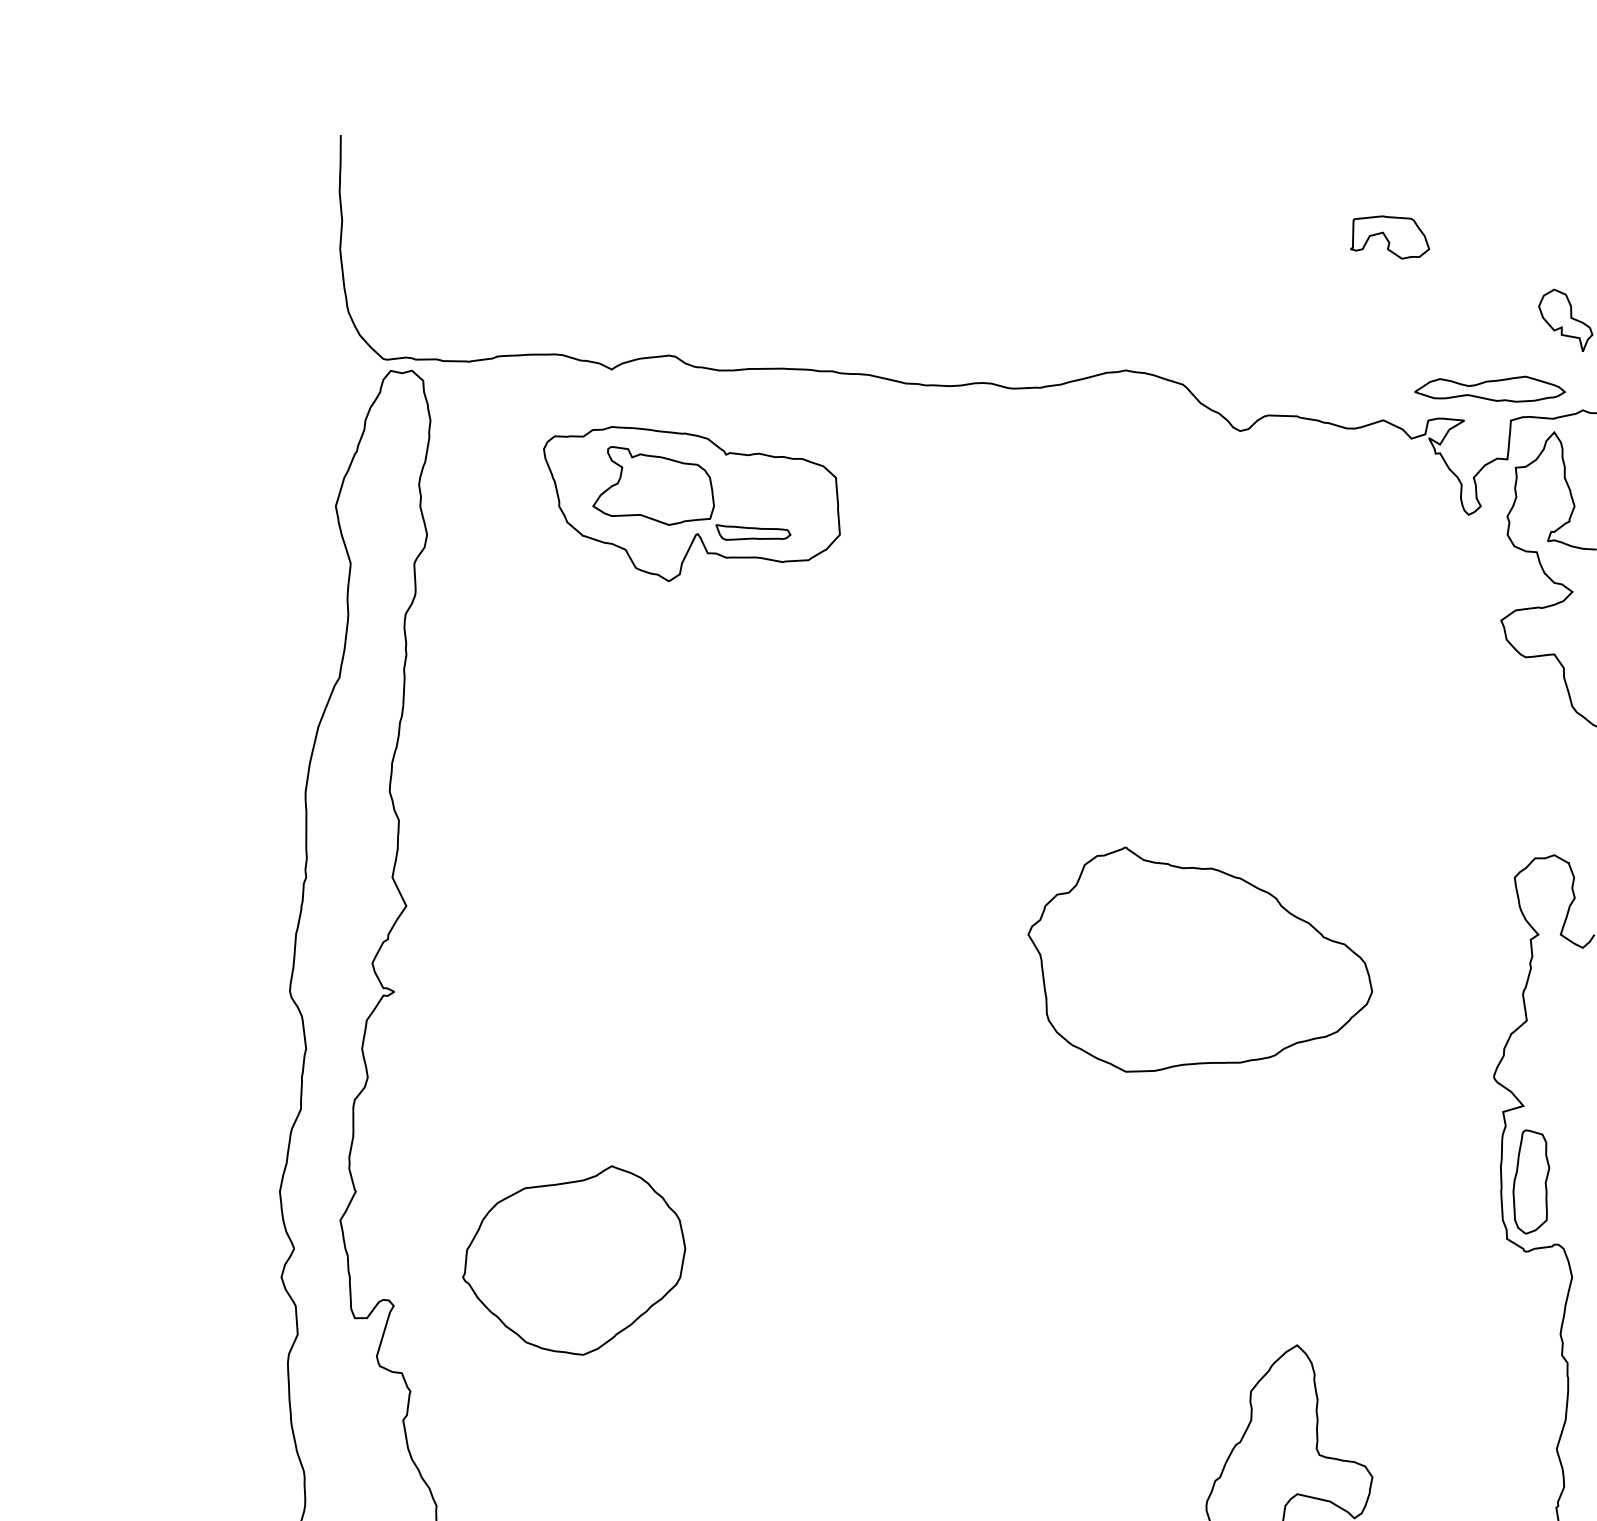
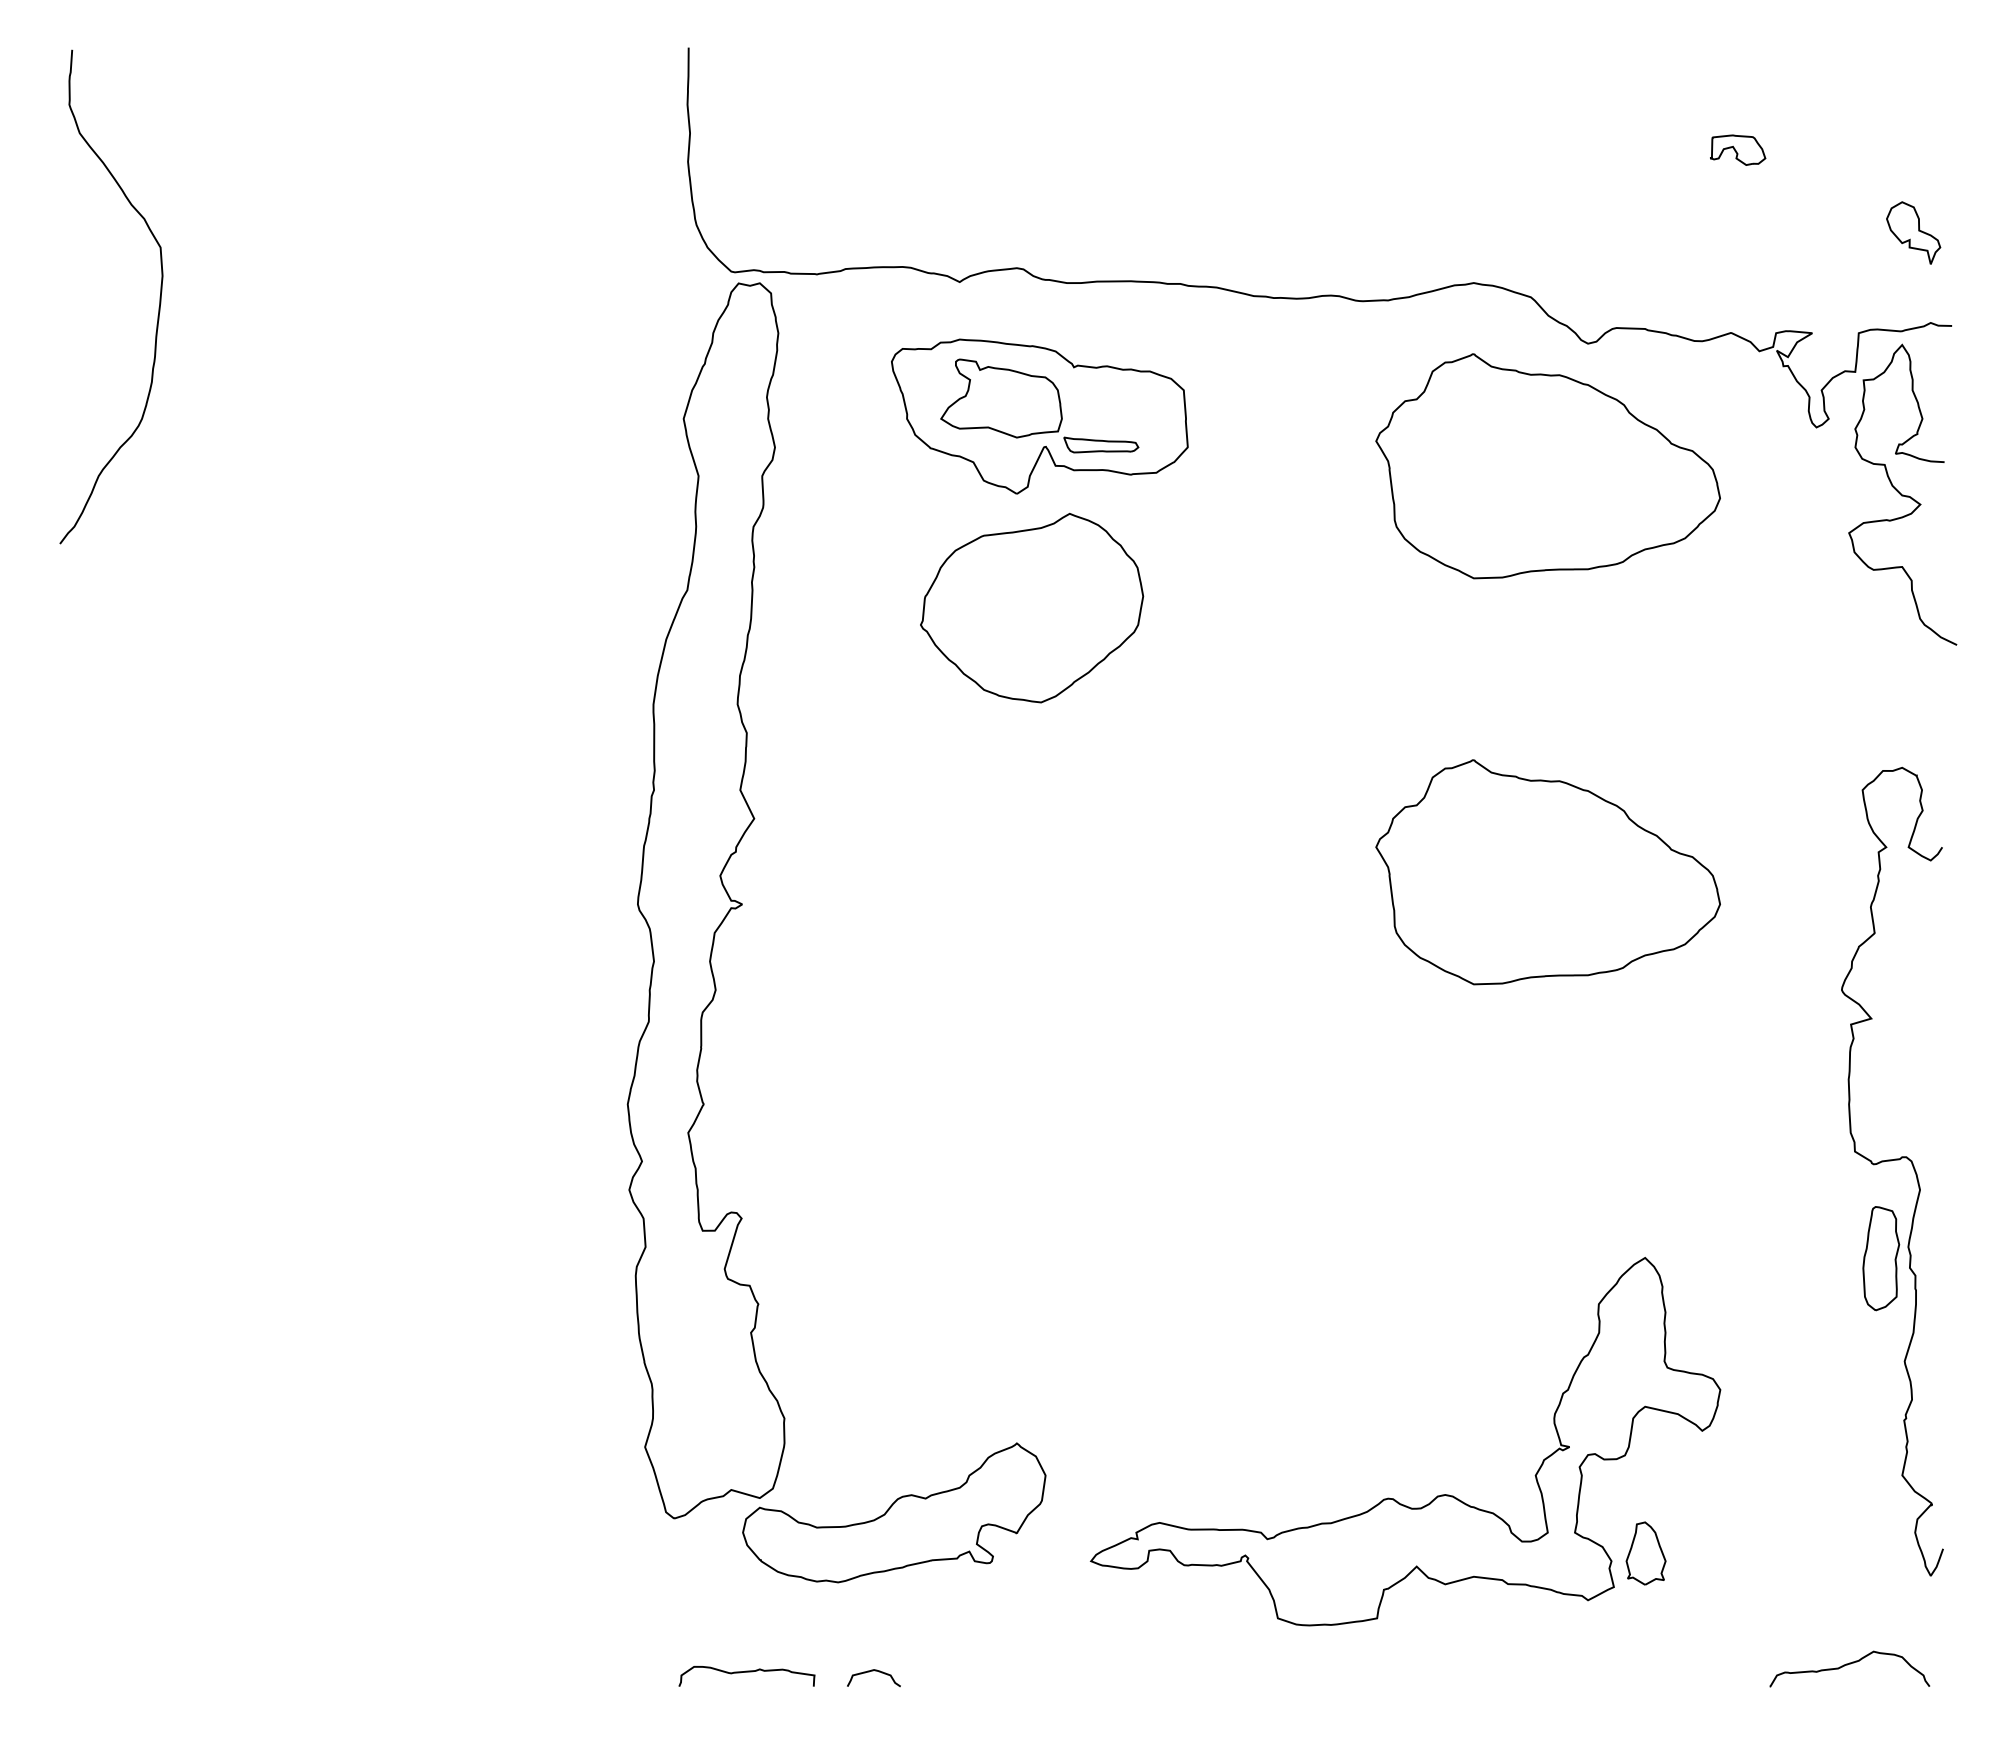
part: (1389, 237) -> (1737, 150), size x0.7
part: (1490, 388) -> (1838, 301), removed
part: (1199, 553) -> (1547, 466), added
part: (1531, 1181) -> (1881, 1258), moved
part: (574, 1259) -> (1032, 607), moved

